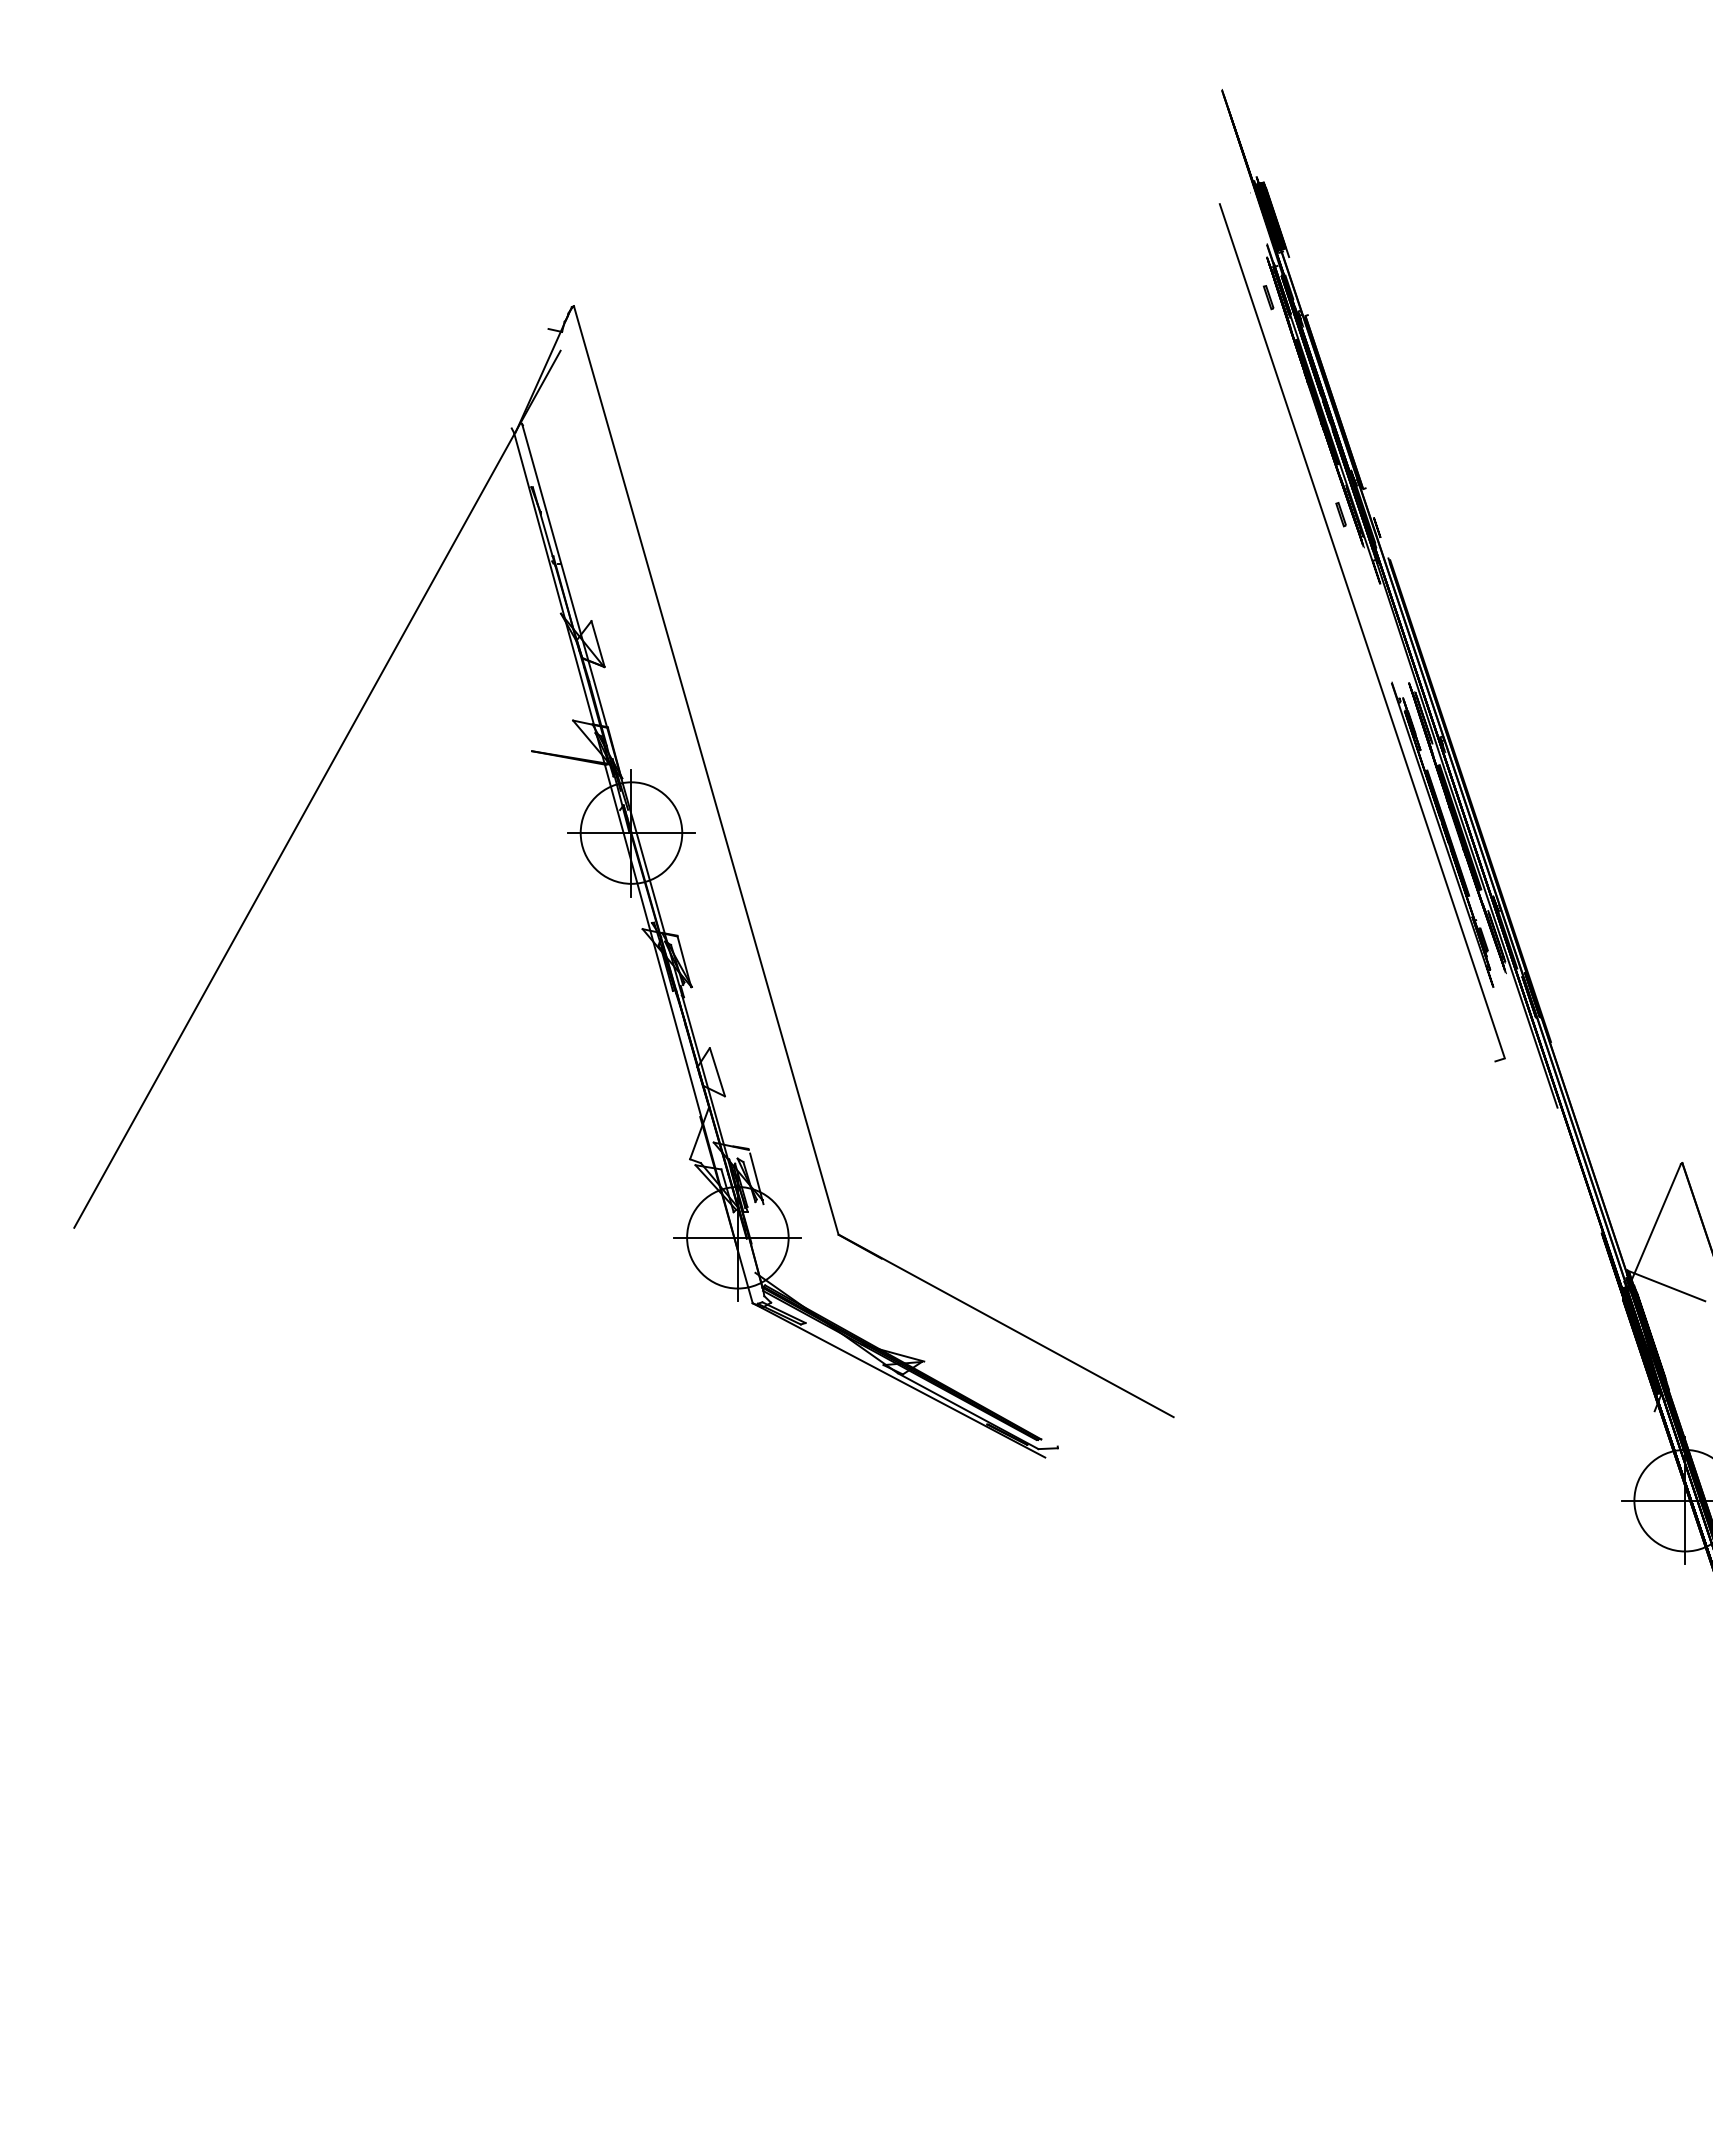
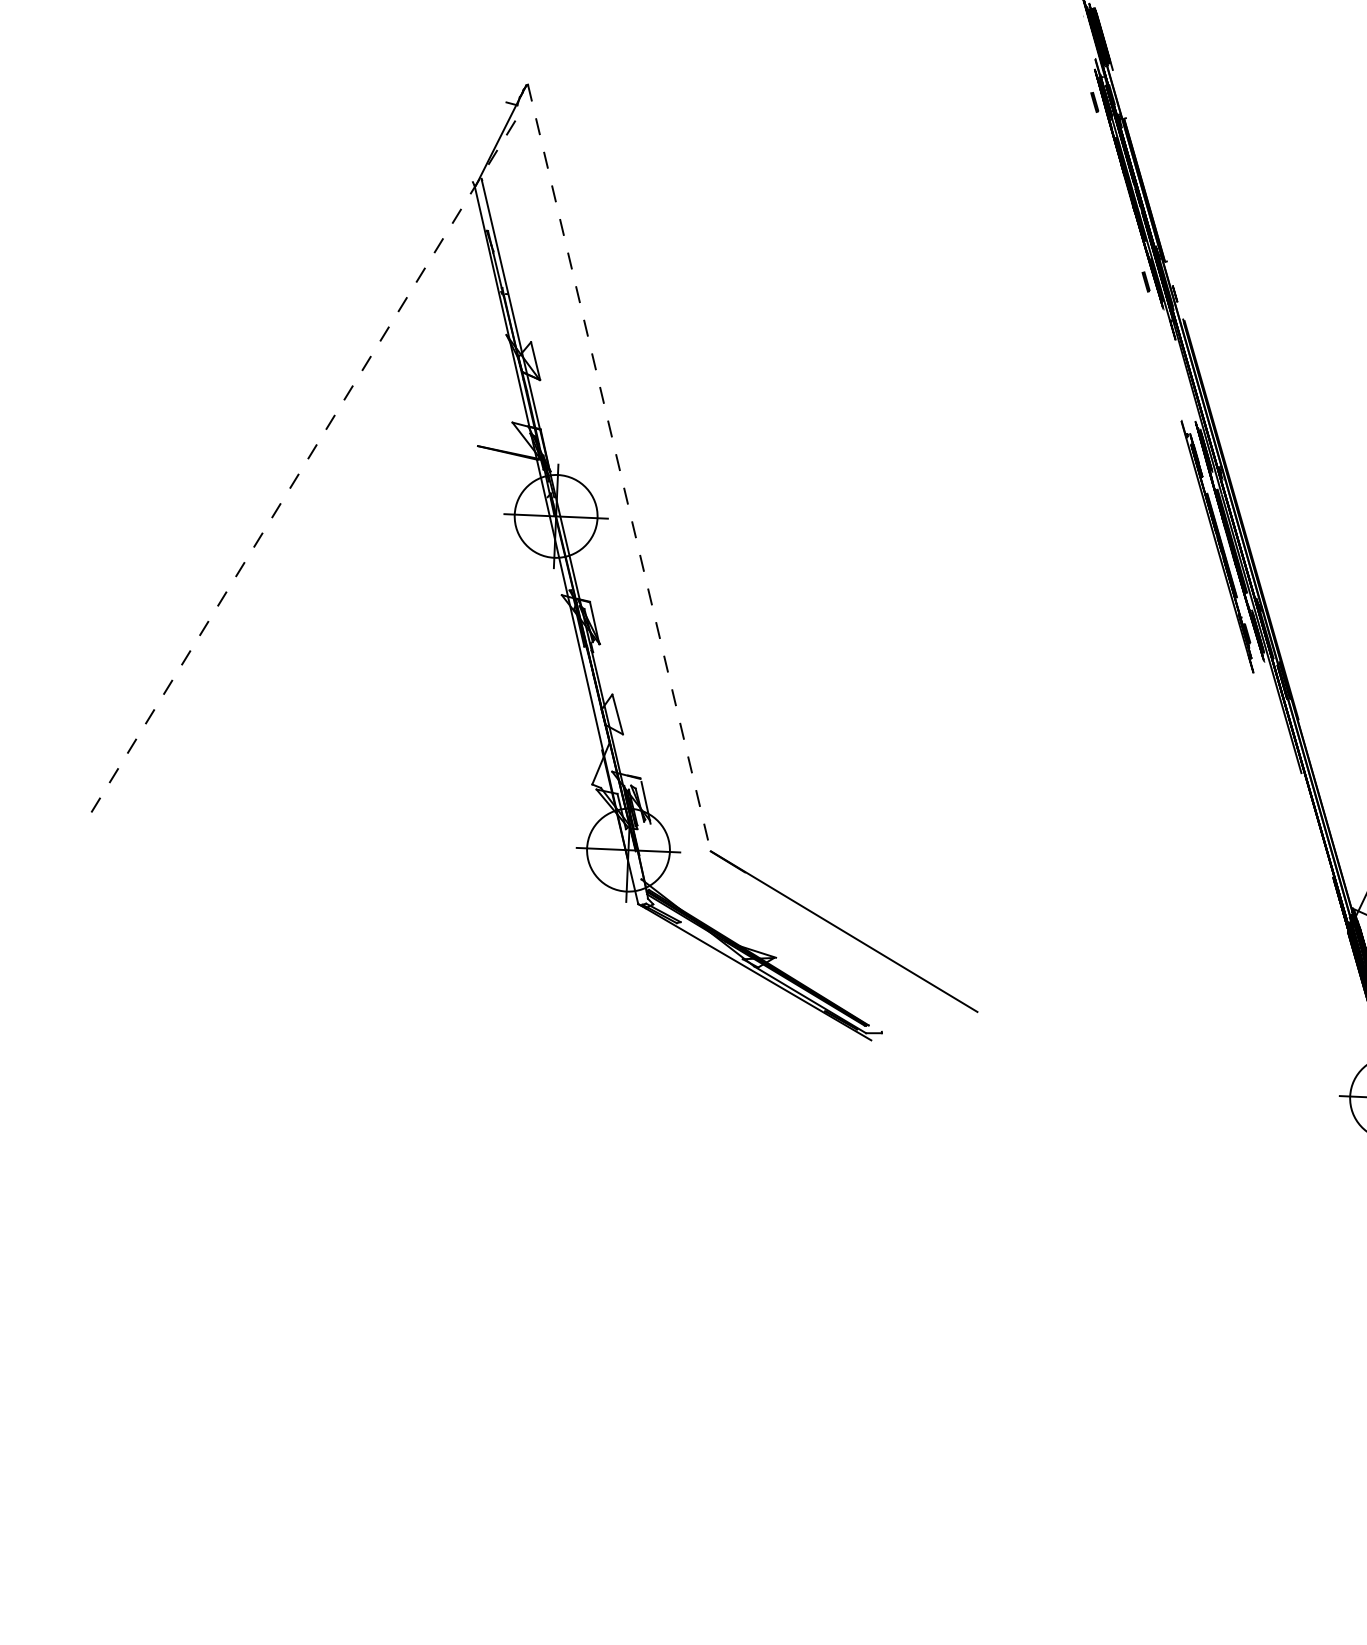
line: (1361, 632) -> (1158, 378), removed
line: (706, 770) -> (619, 468), solid -> dashed
line: (317, 789) -> (301, 469), solid -> dashed

